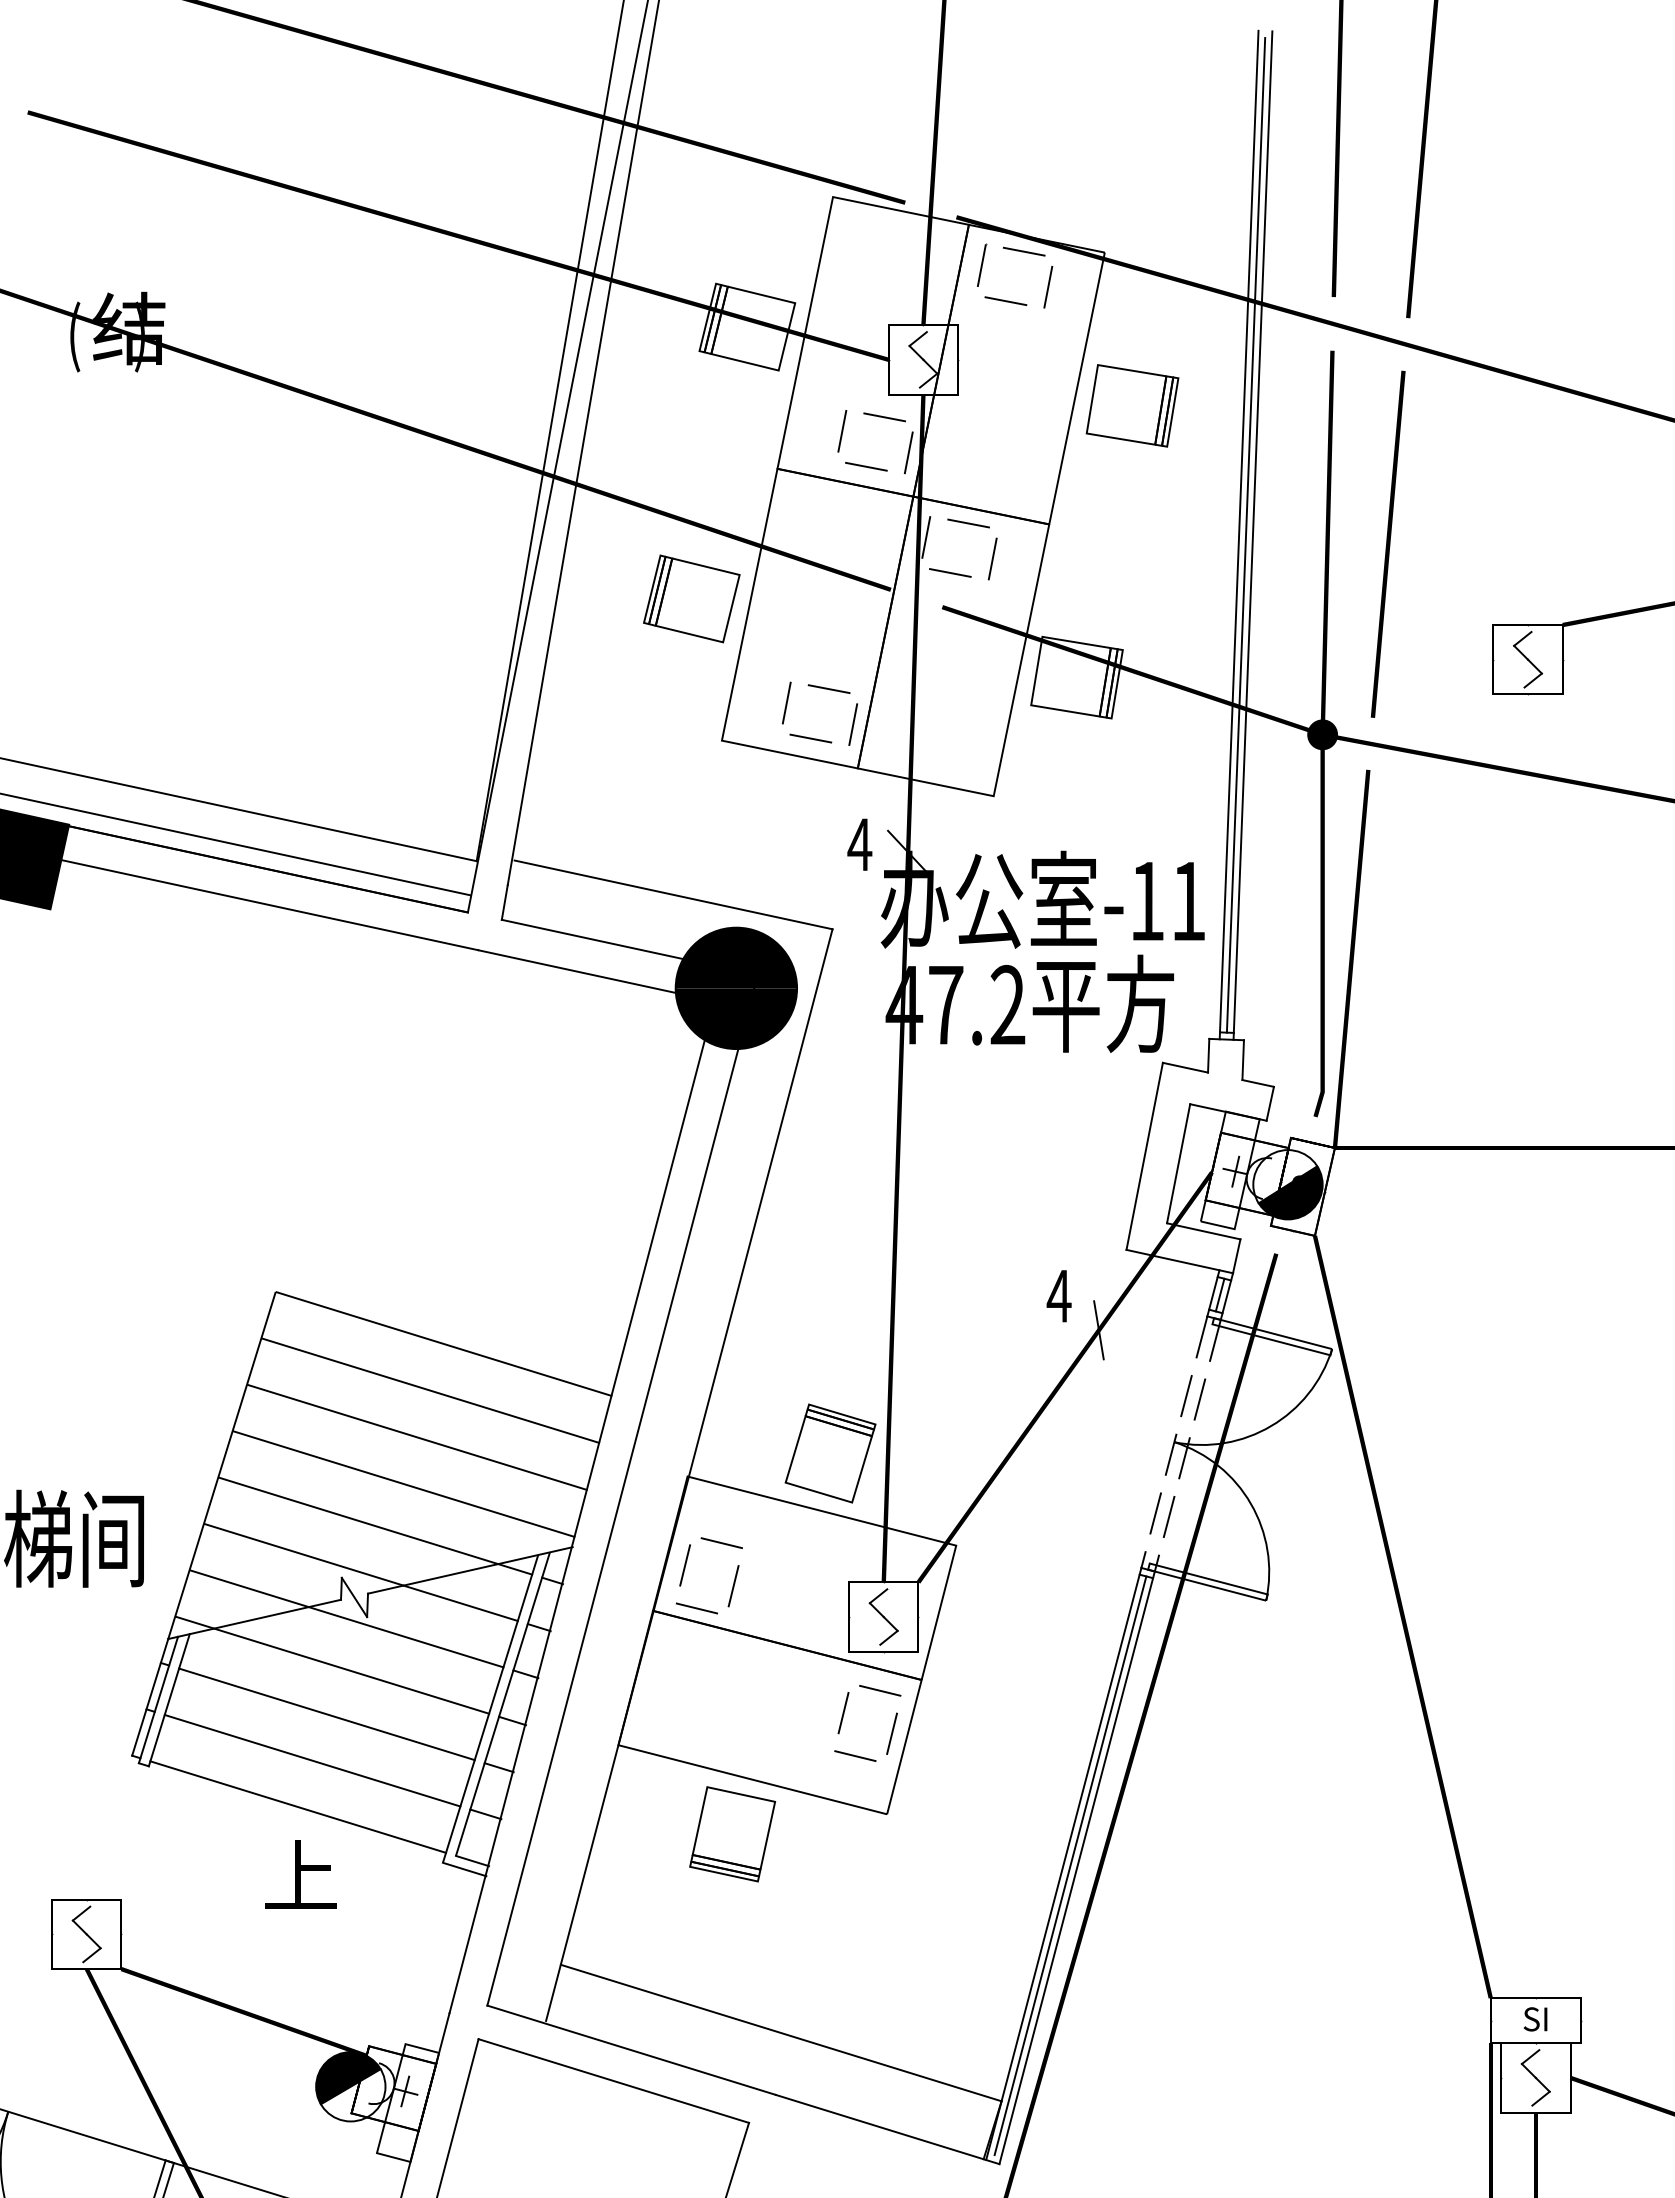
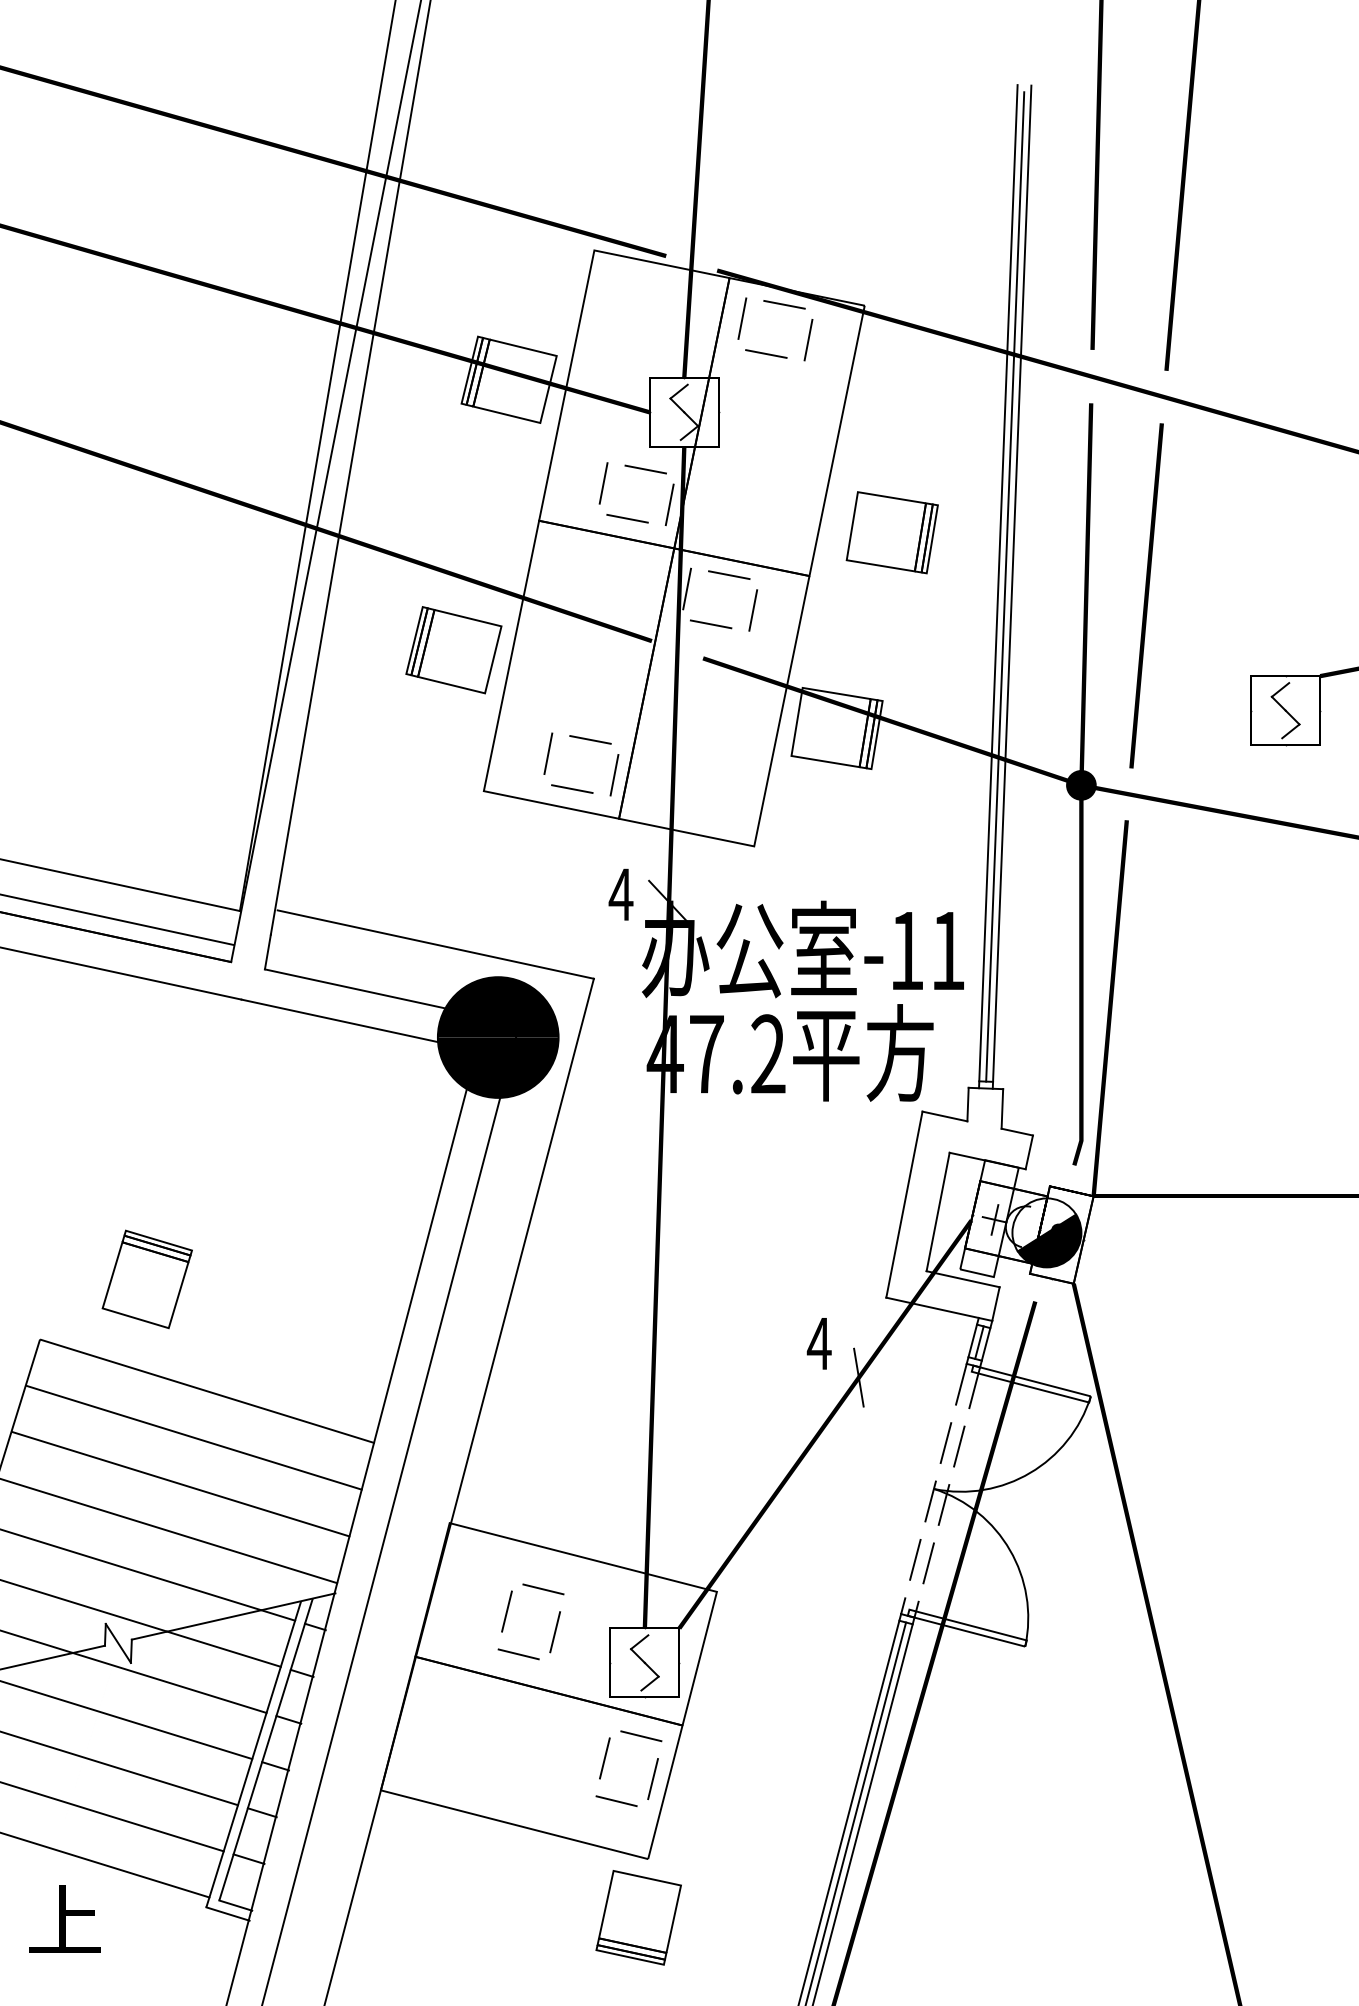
part: (1132, 405) -> (892, 532), moved
part: (830, 1453) -> (147, 1279), moved
part: (685, 1569) -> (507, 1615), moved
part: (732, 1834) -> (638, 1917), moved

